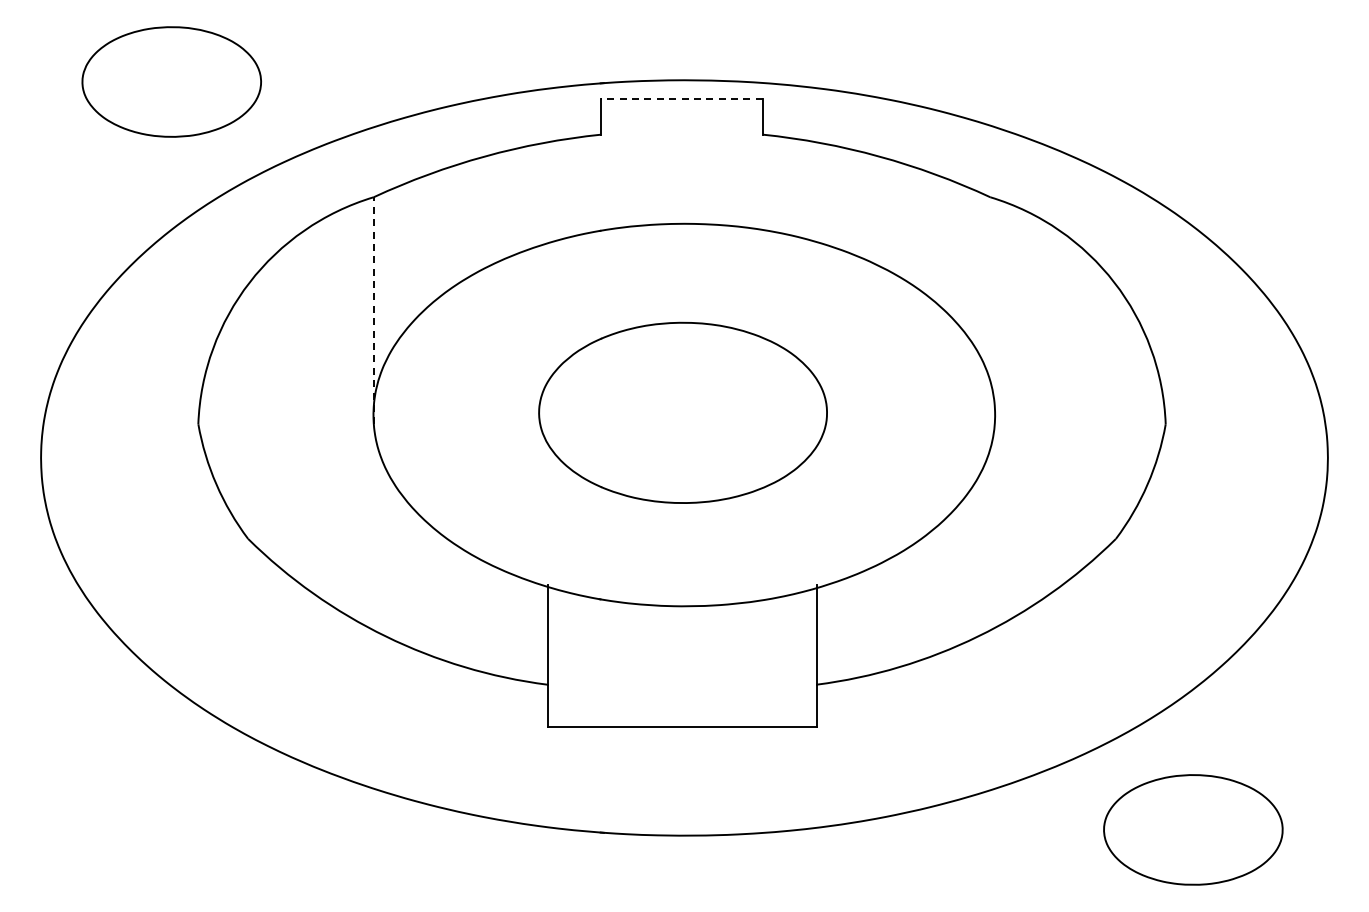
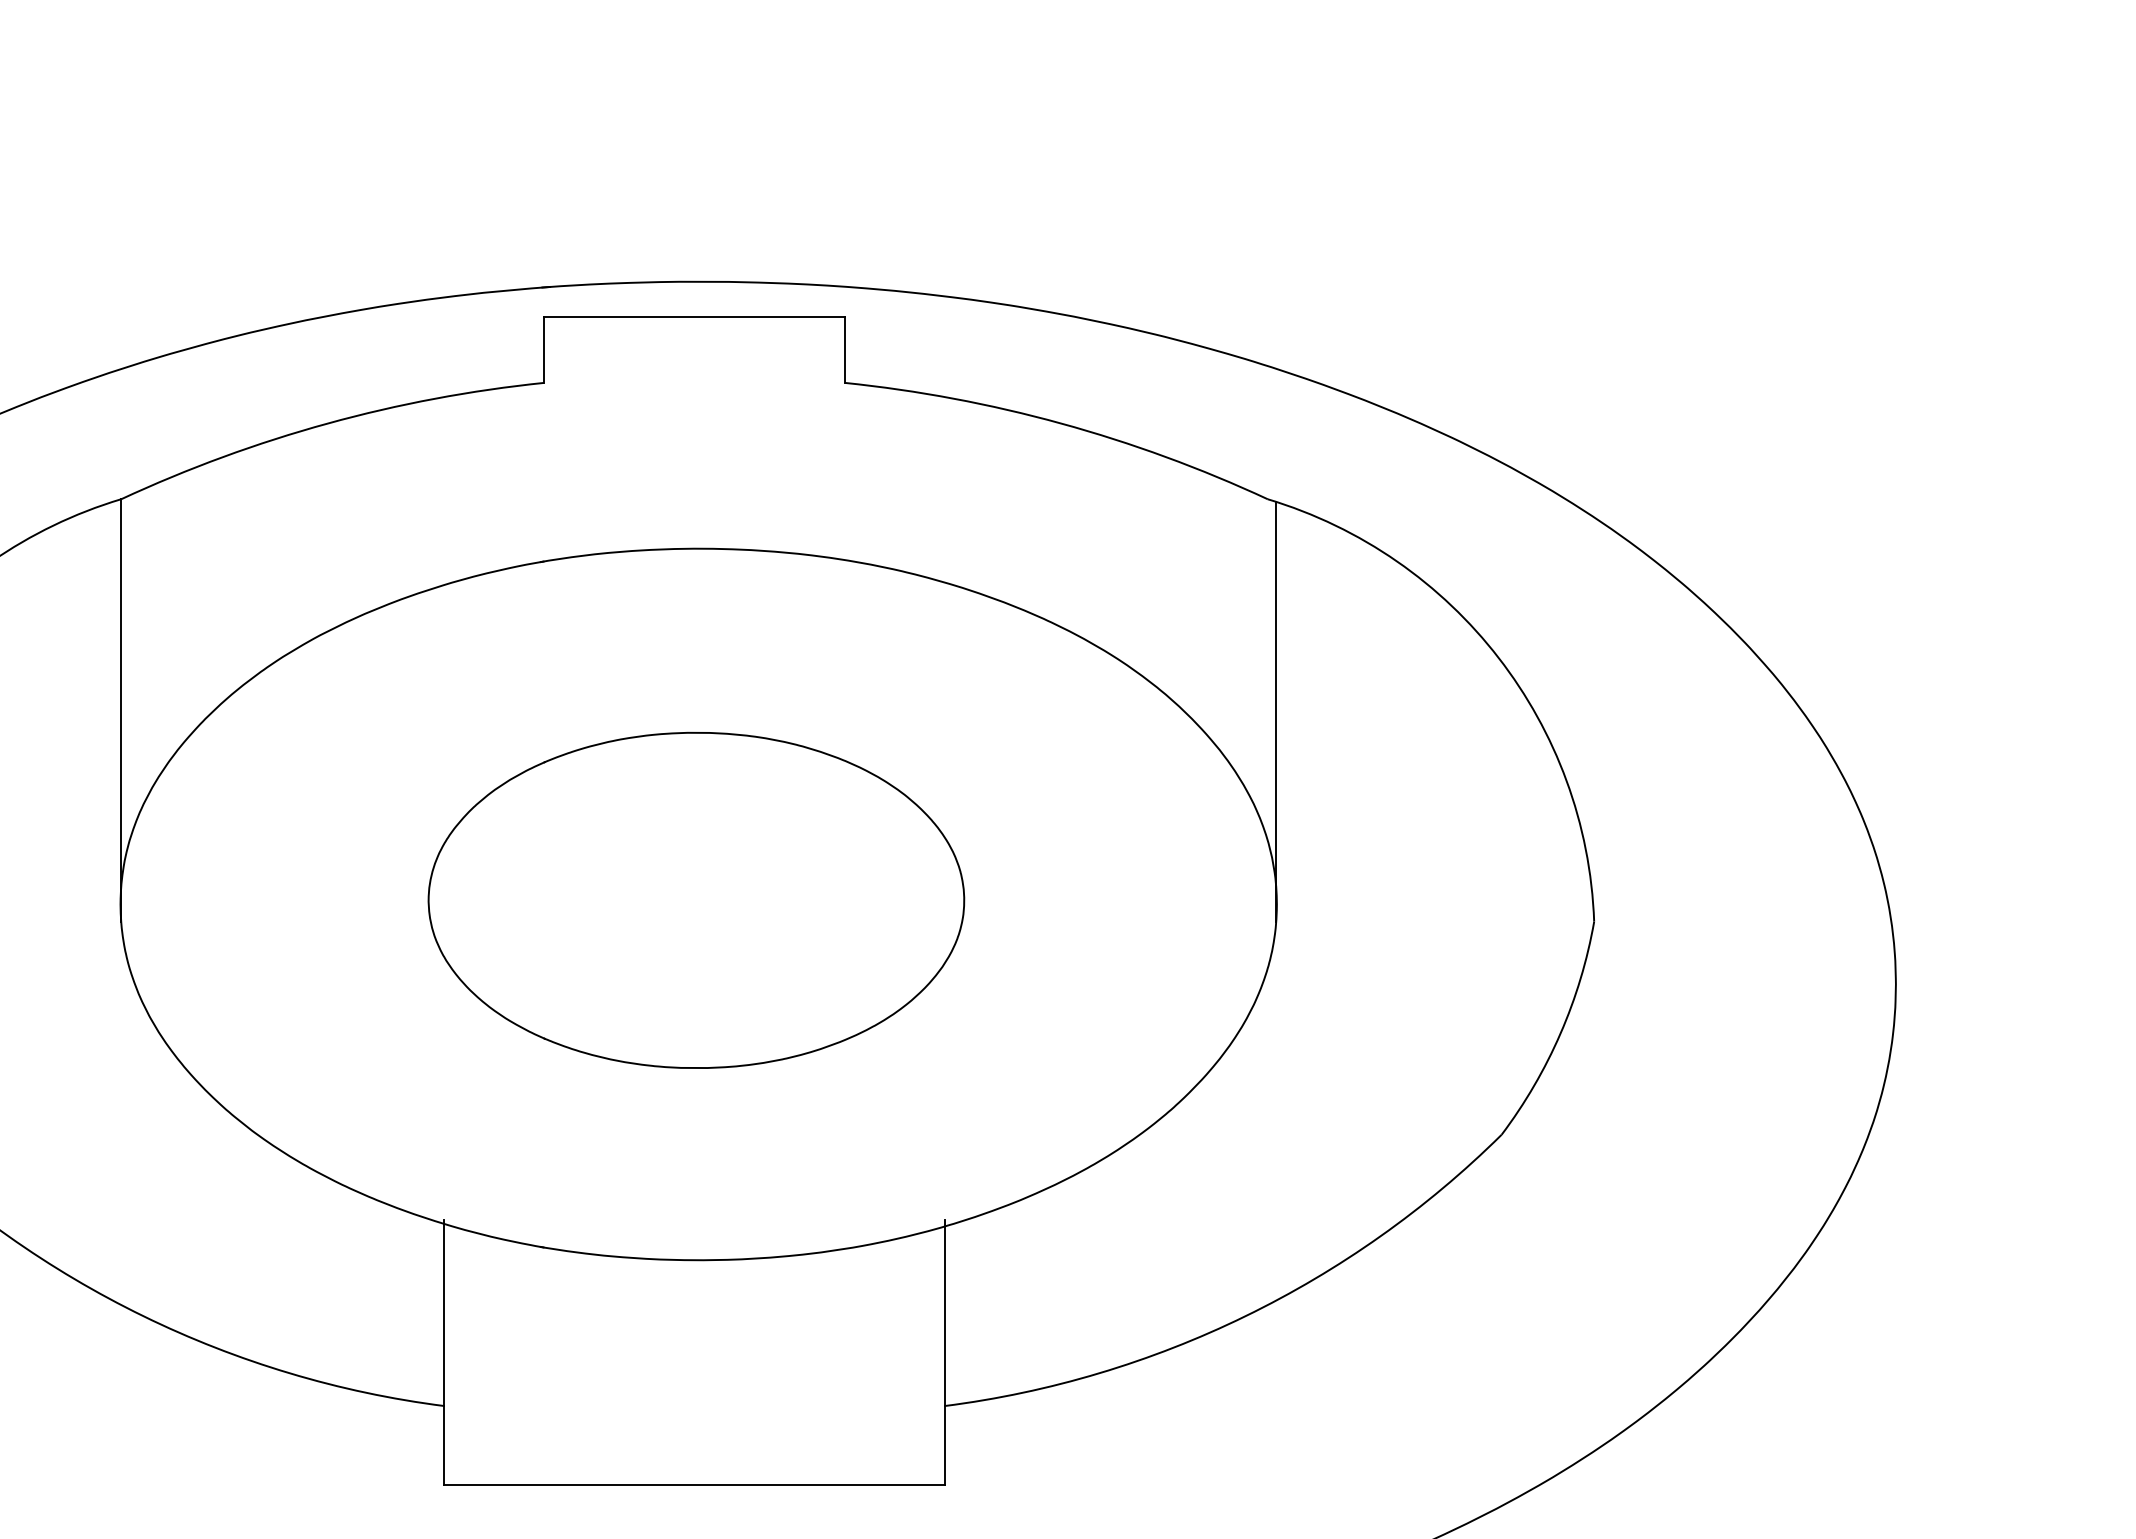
line: (682, 99) -> (695, 317), dashed -> solid
line: (373, 310) -> (120, 709), dashed -> solid
line: (994, 311) -> (1275, 711), added

